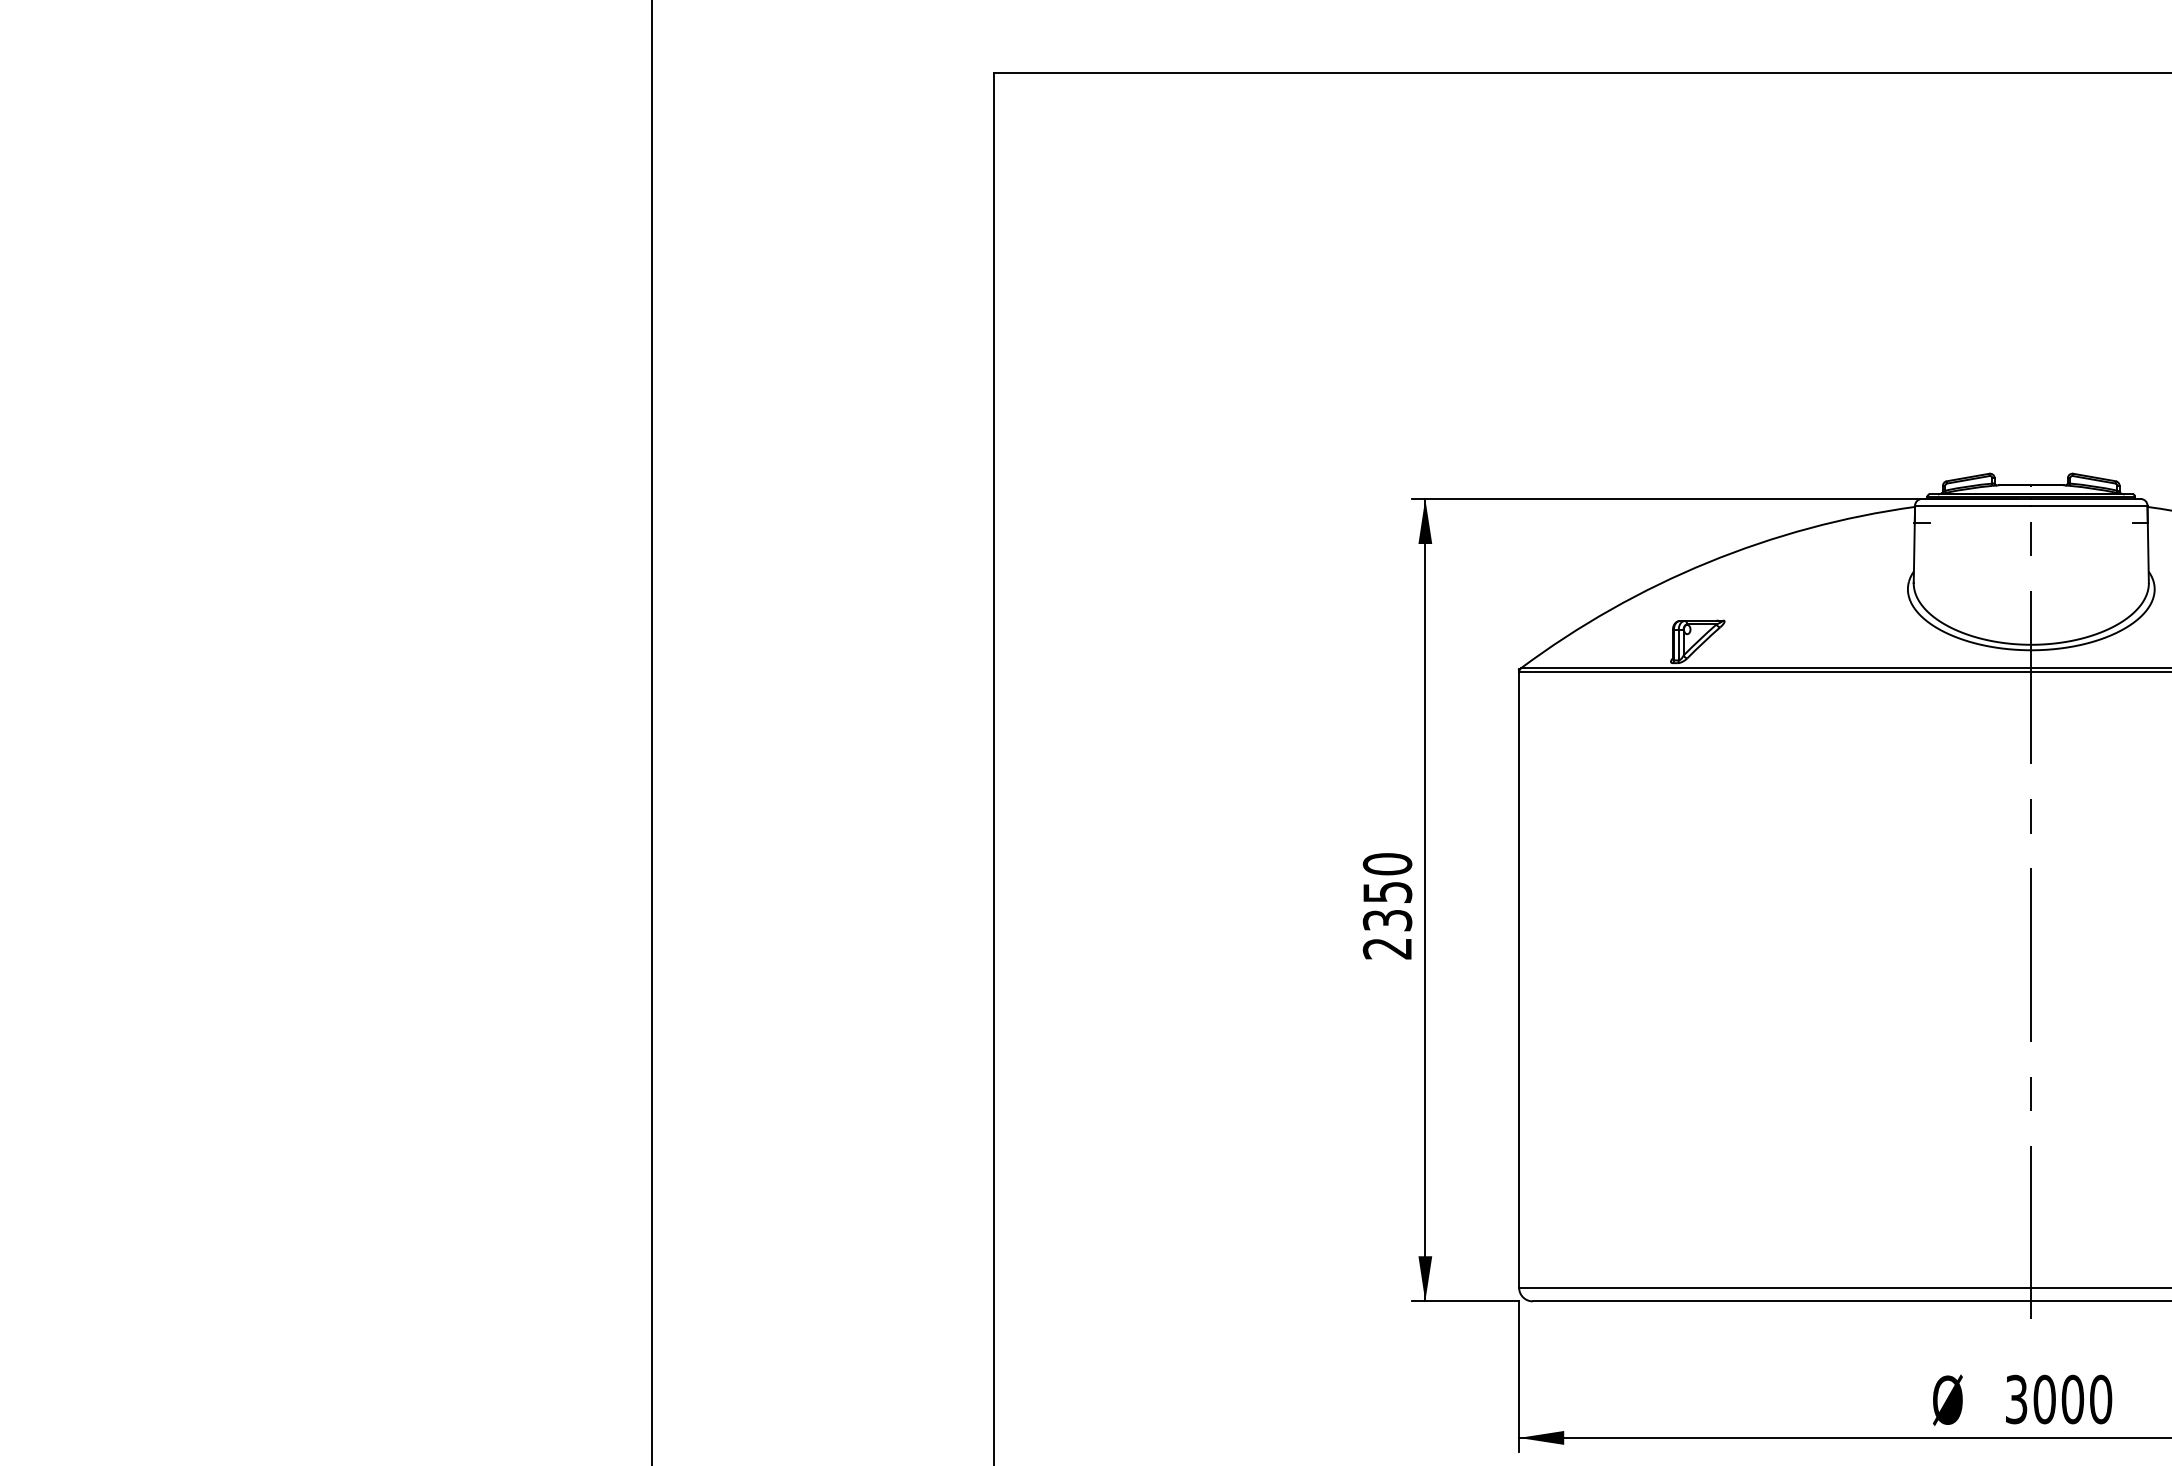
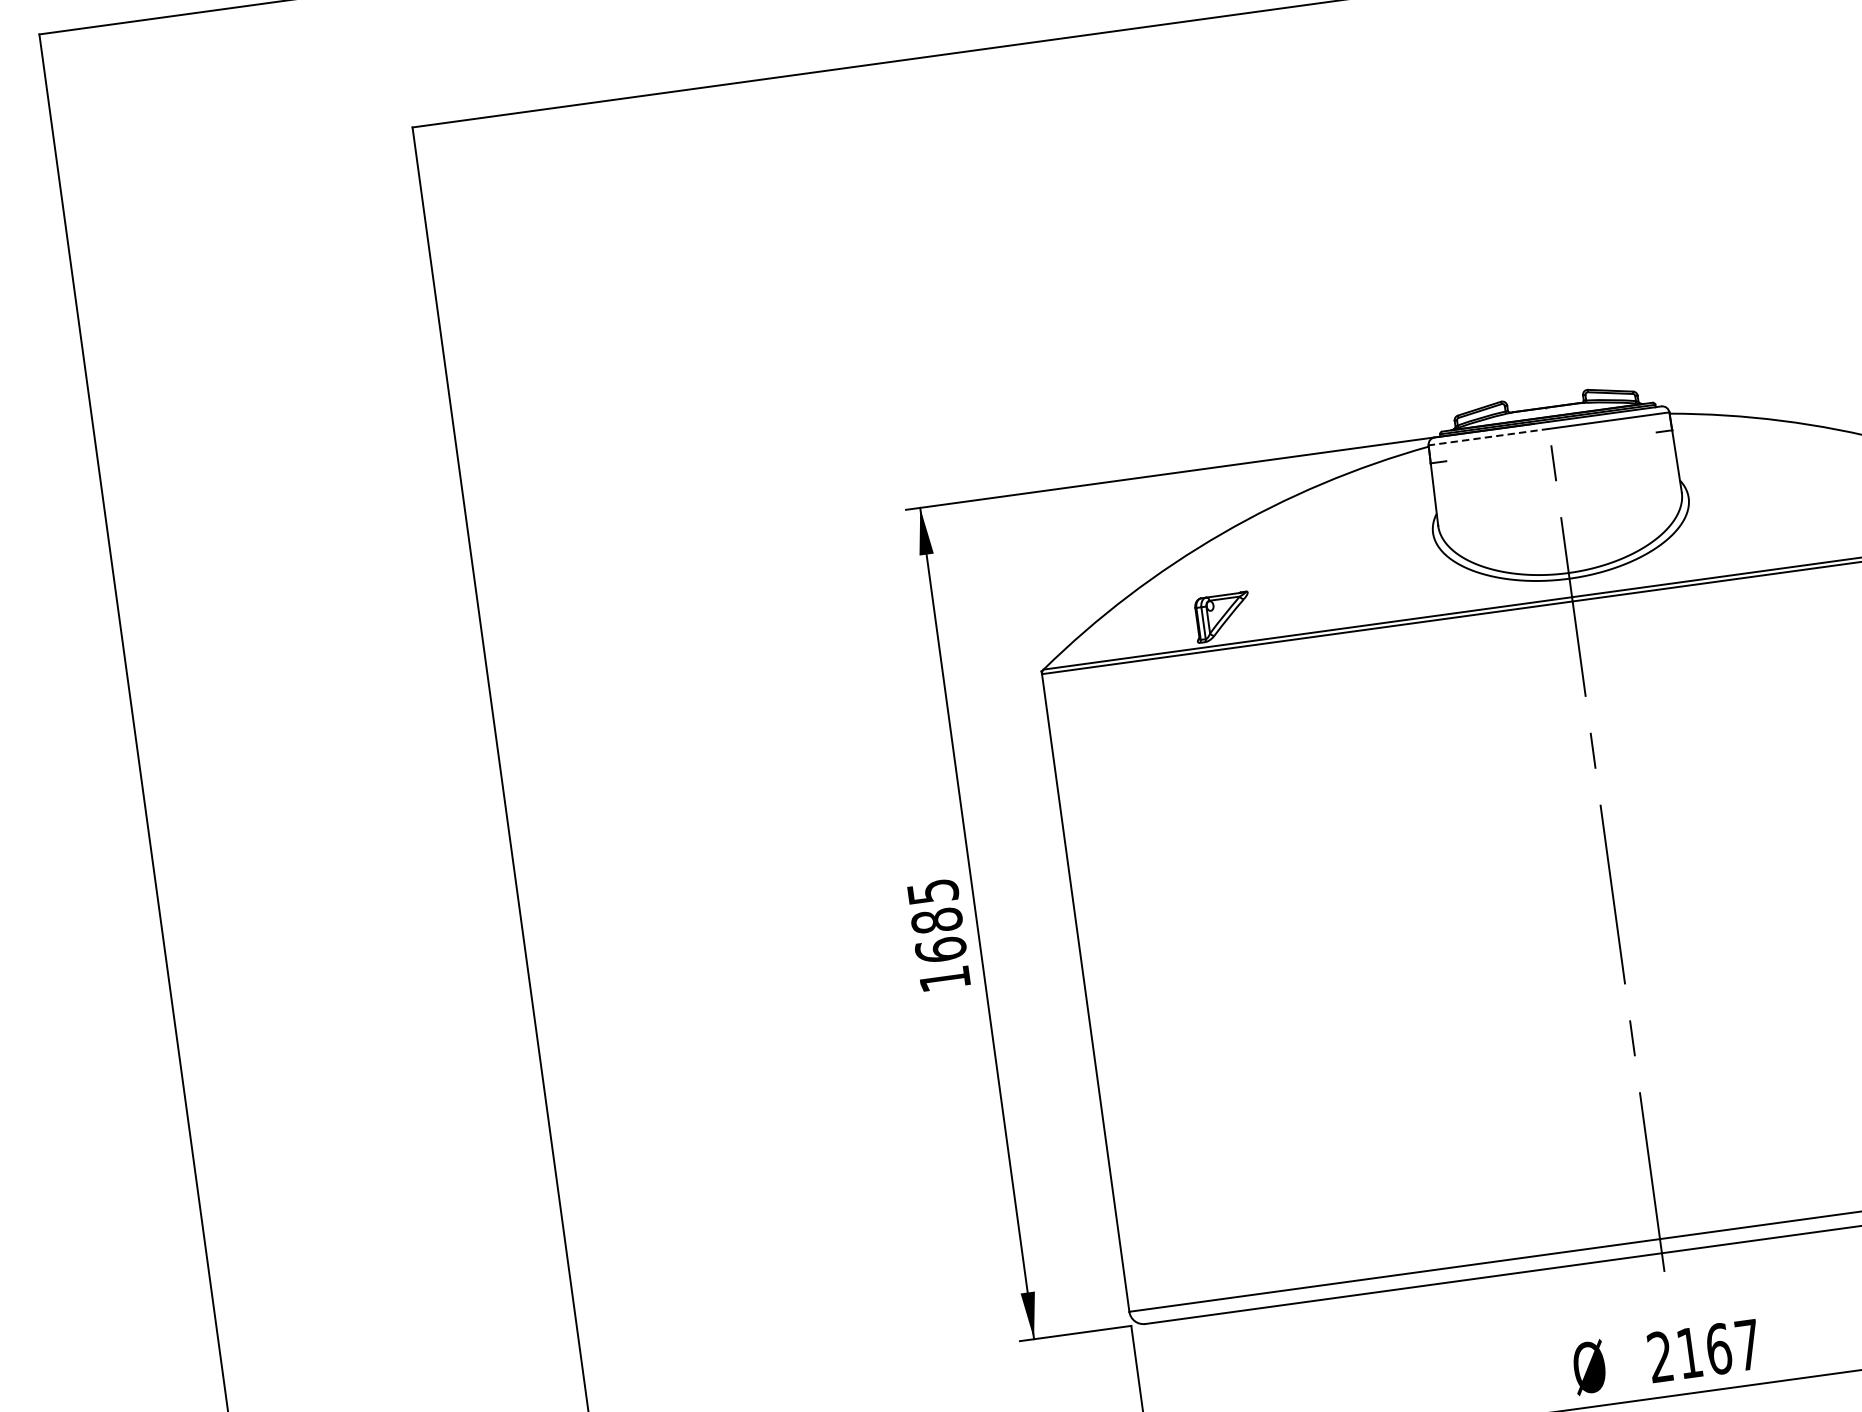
line: (1972, 505) -> (1488, 437), solid -> dashed
text: (1387, 906) -> (938, 935), 2350 -> 1685
text: (2058, 1399) -> (1704, 1351), 3000 -> 2167

